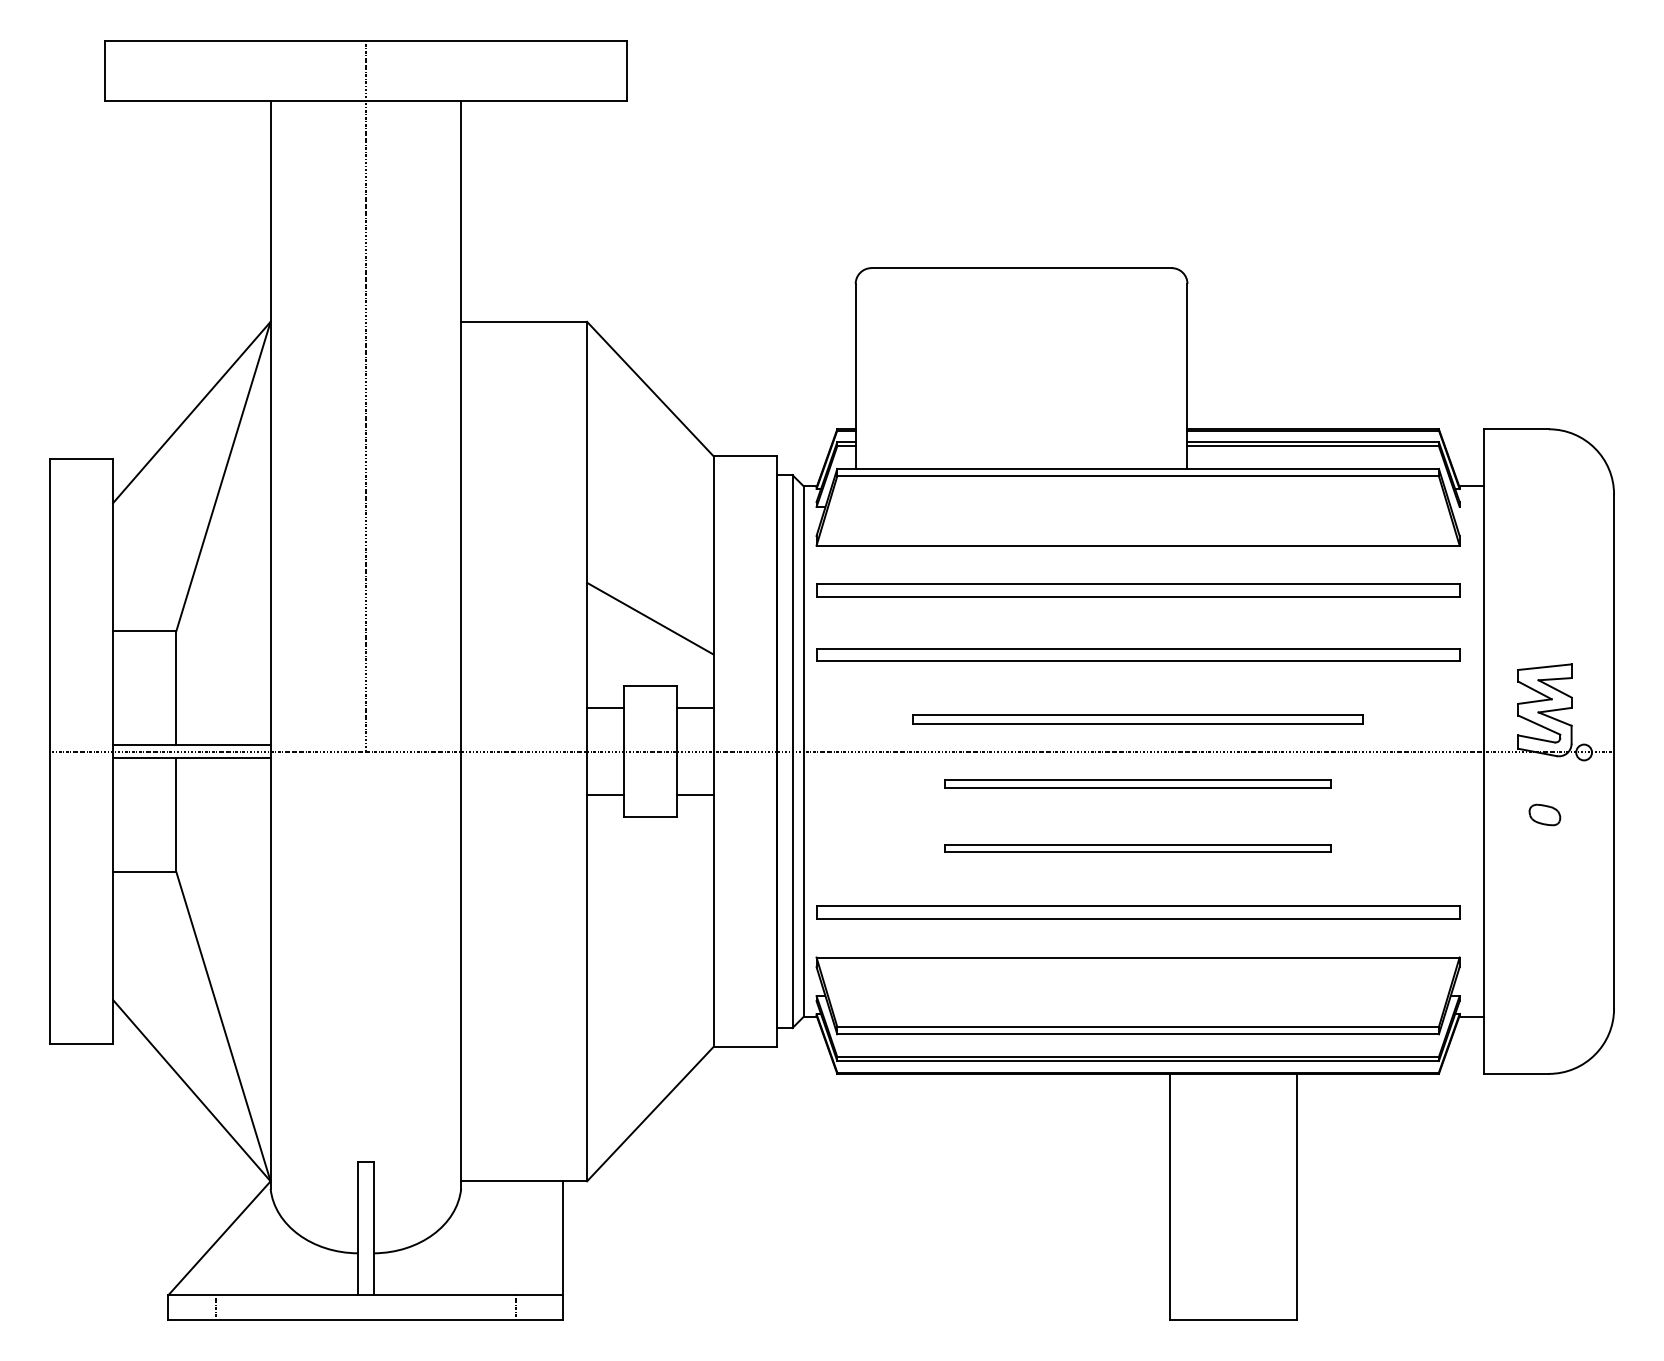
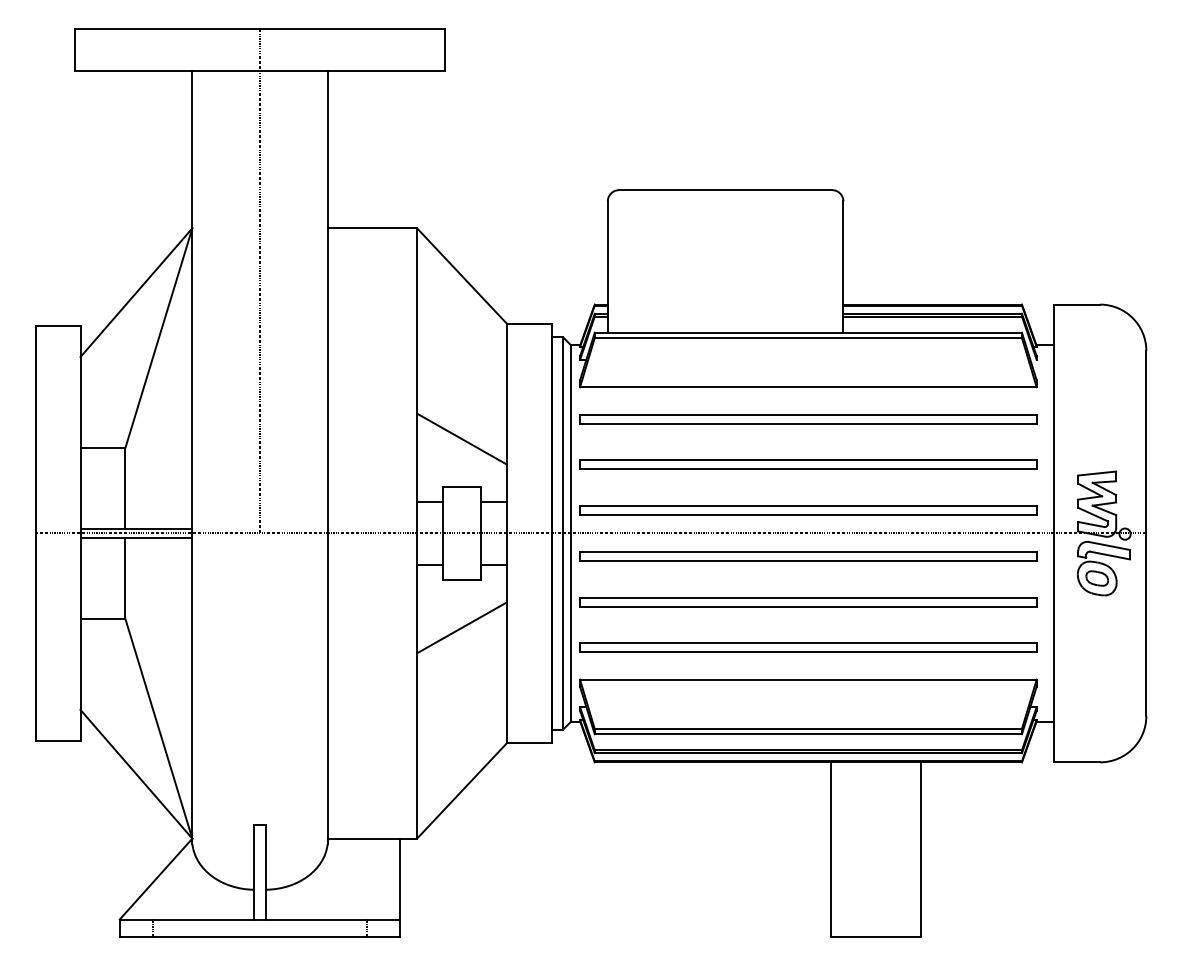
part: (1138, 719) -> (808, 510), size x1.43
part: (1138, 783) -> (808, 556), size x1.67
part: (1554, 800) -> (1104, 568), added
part: (1138, 848) -> (808, 602), size x1.67
line: (650, 884) -> (462, 627), added

